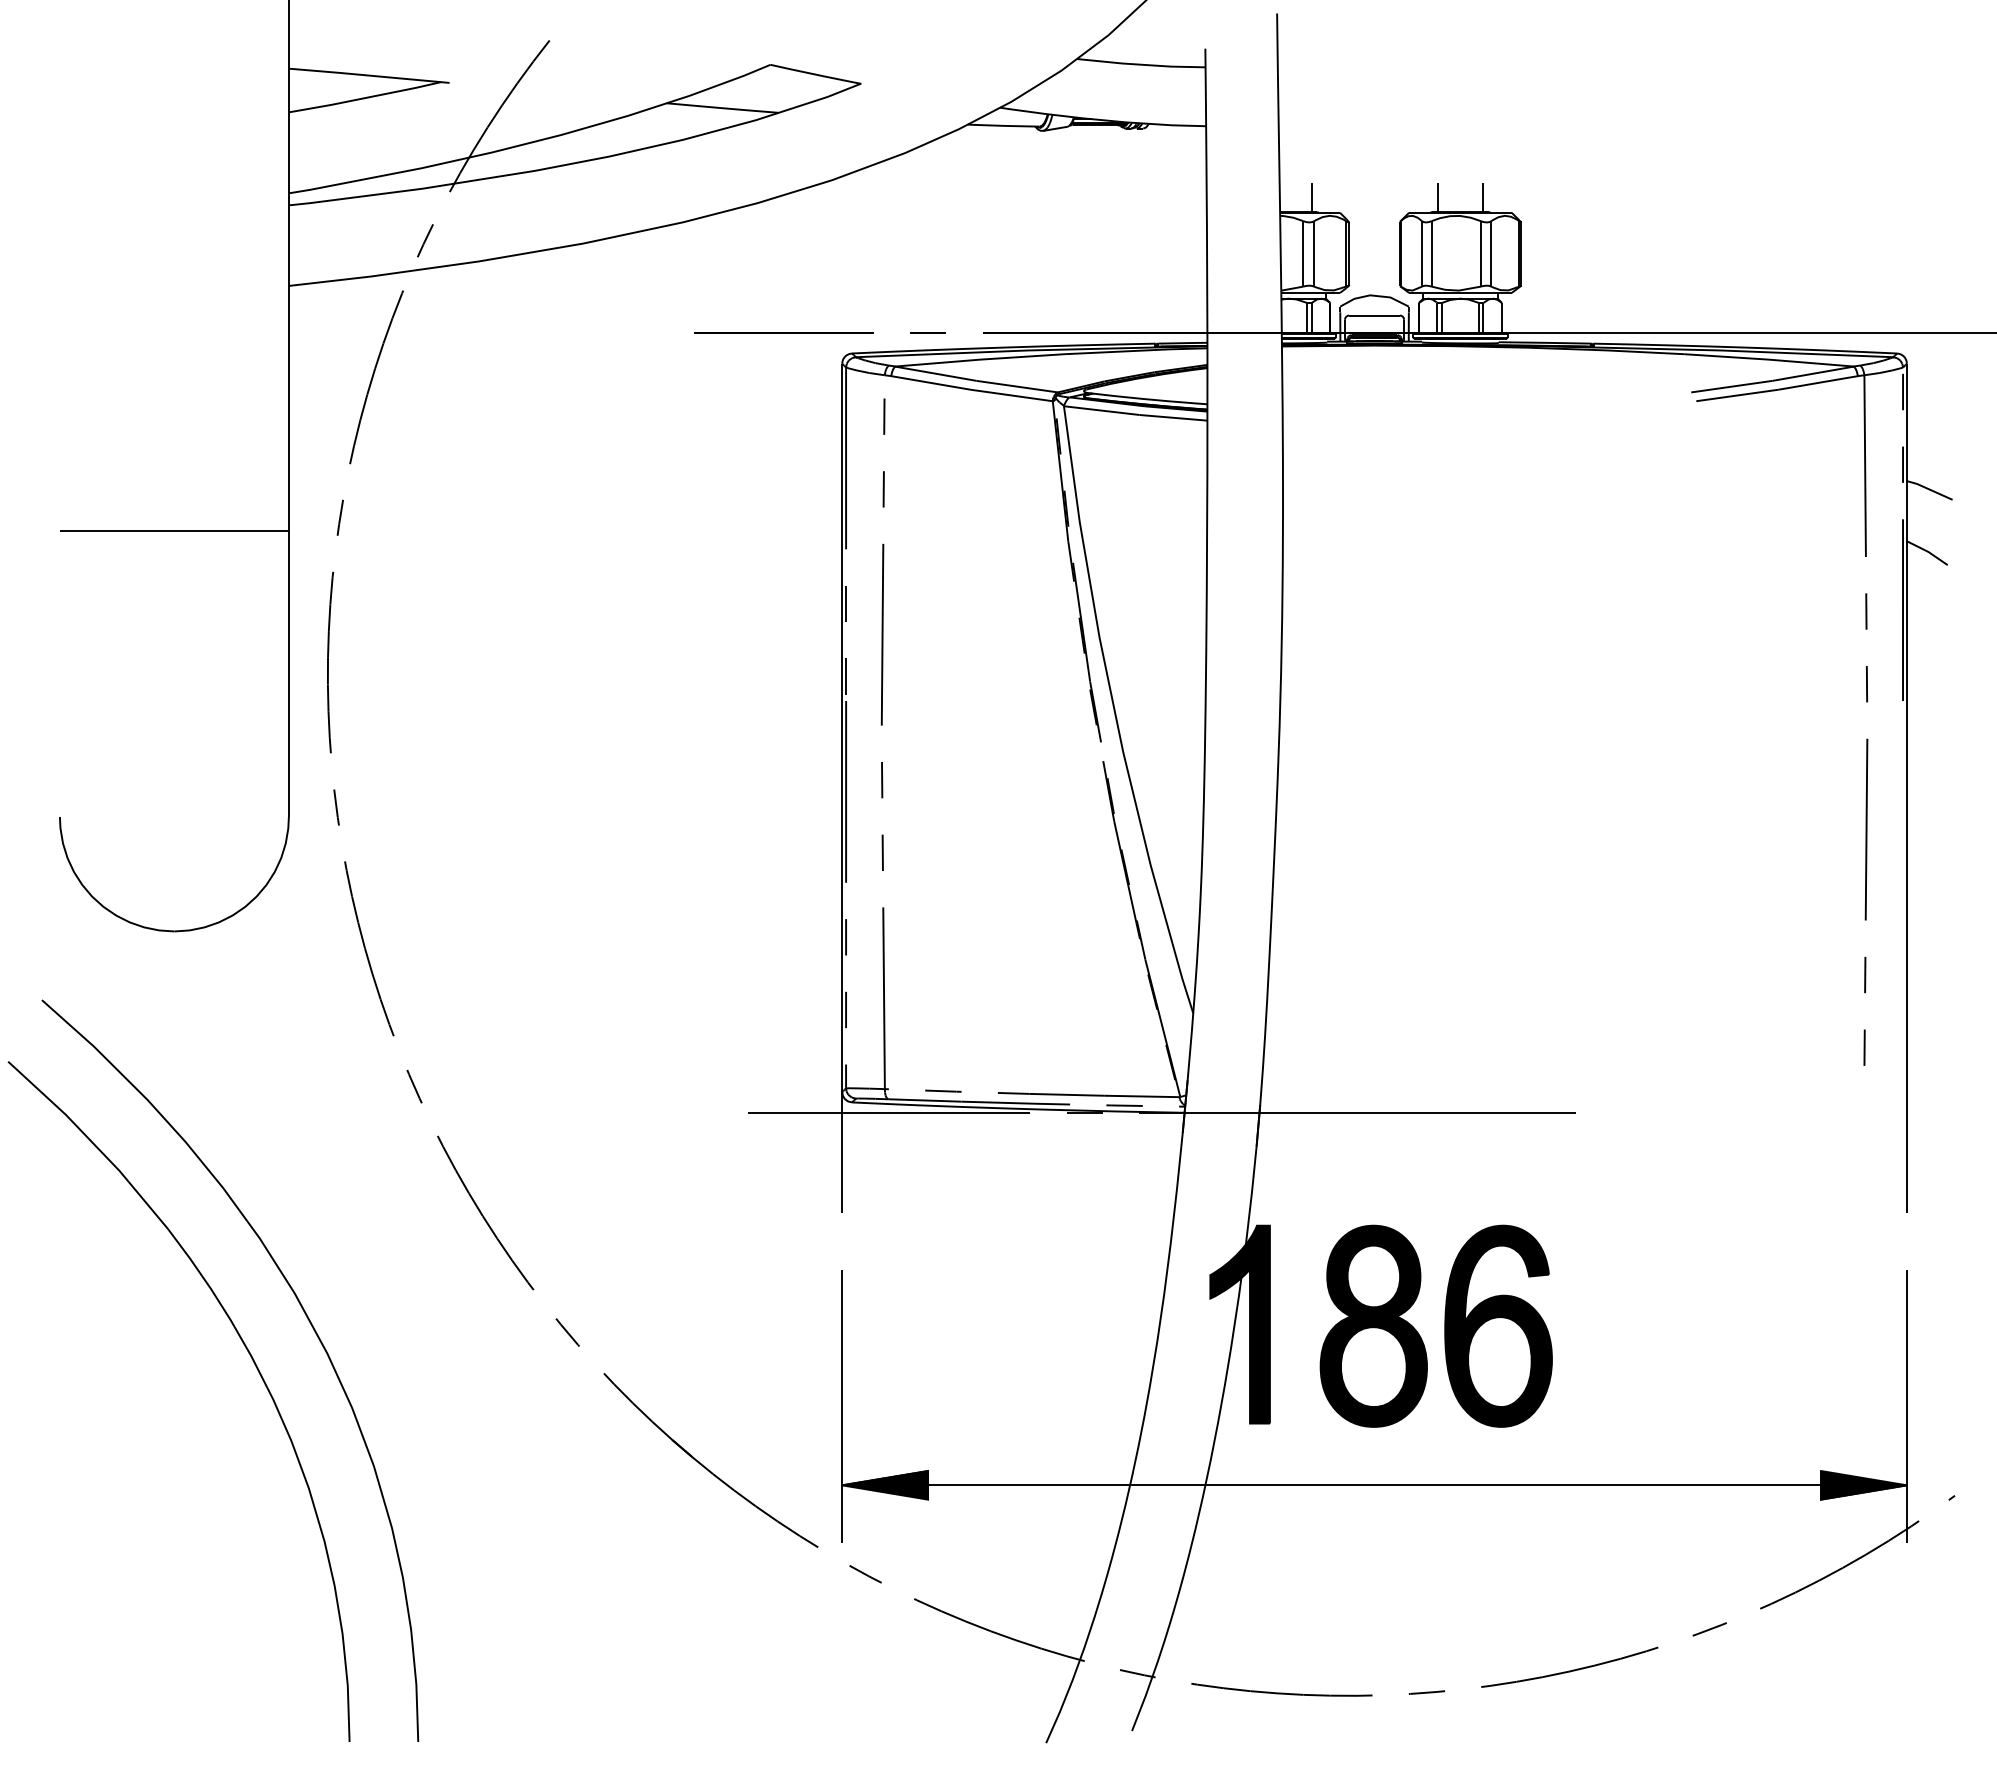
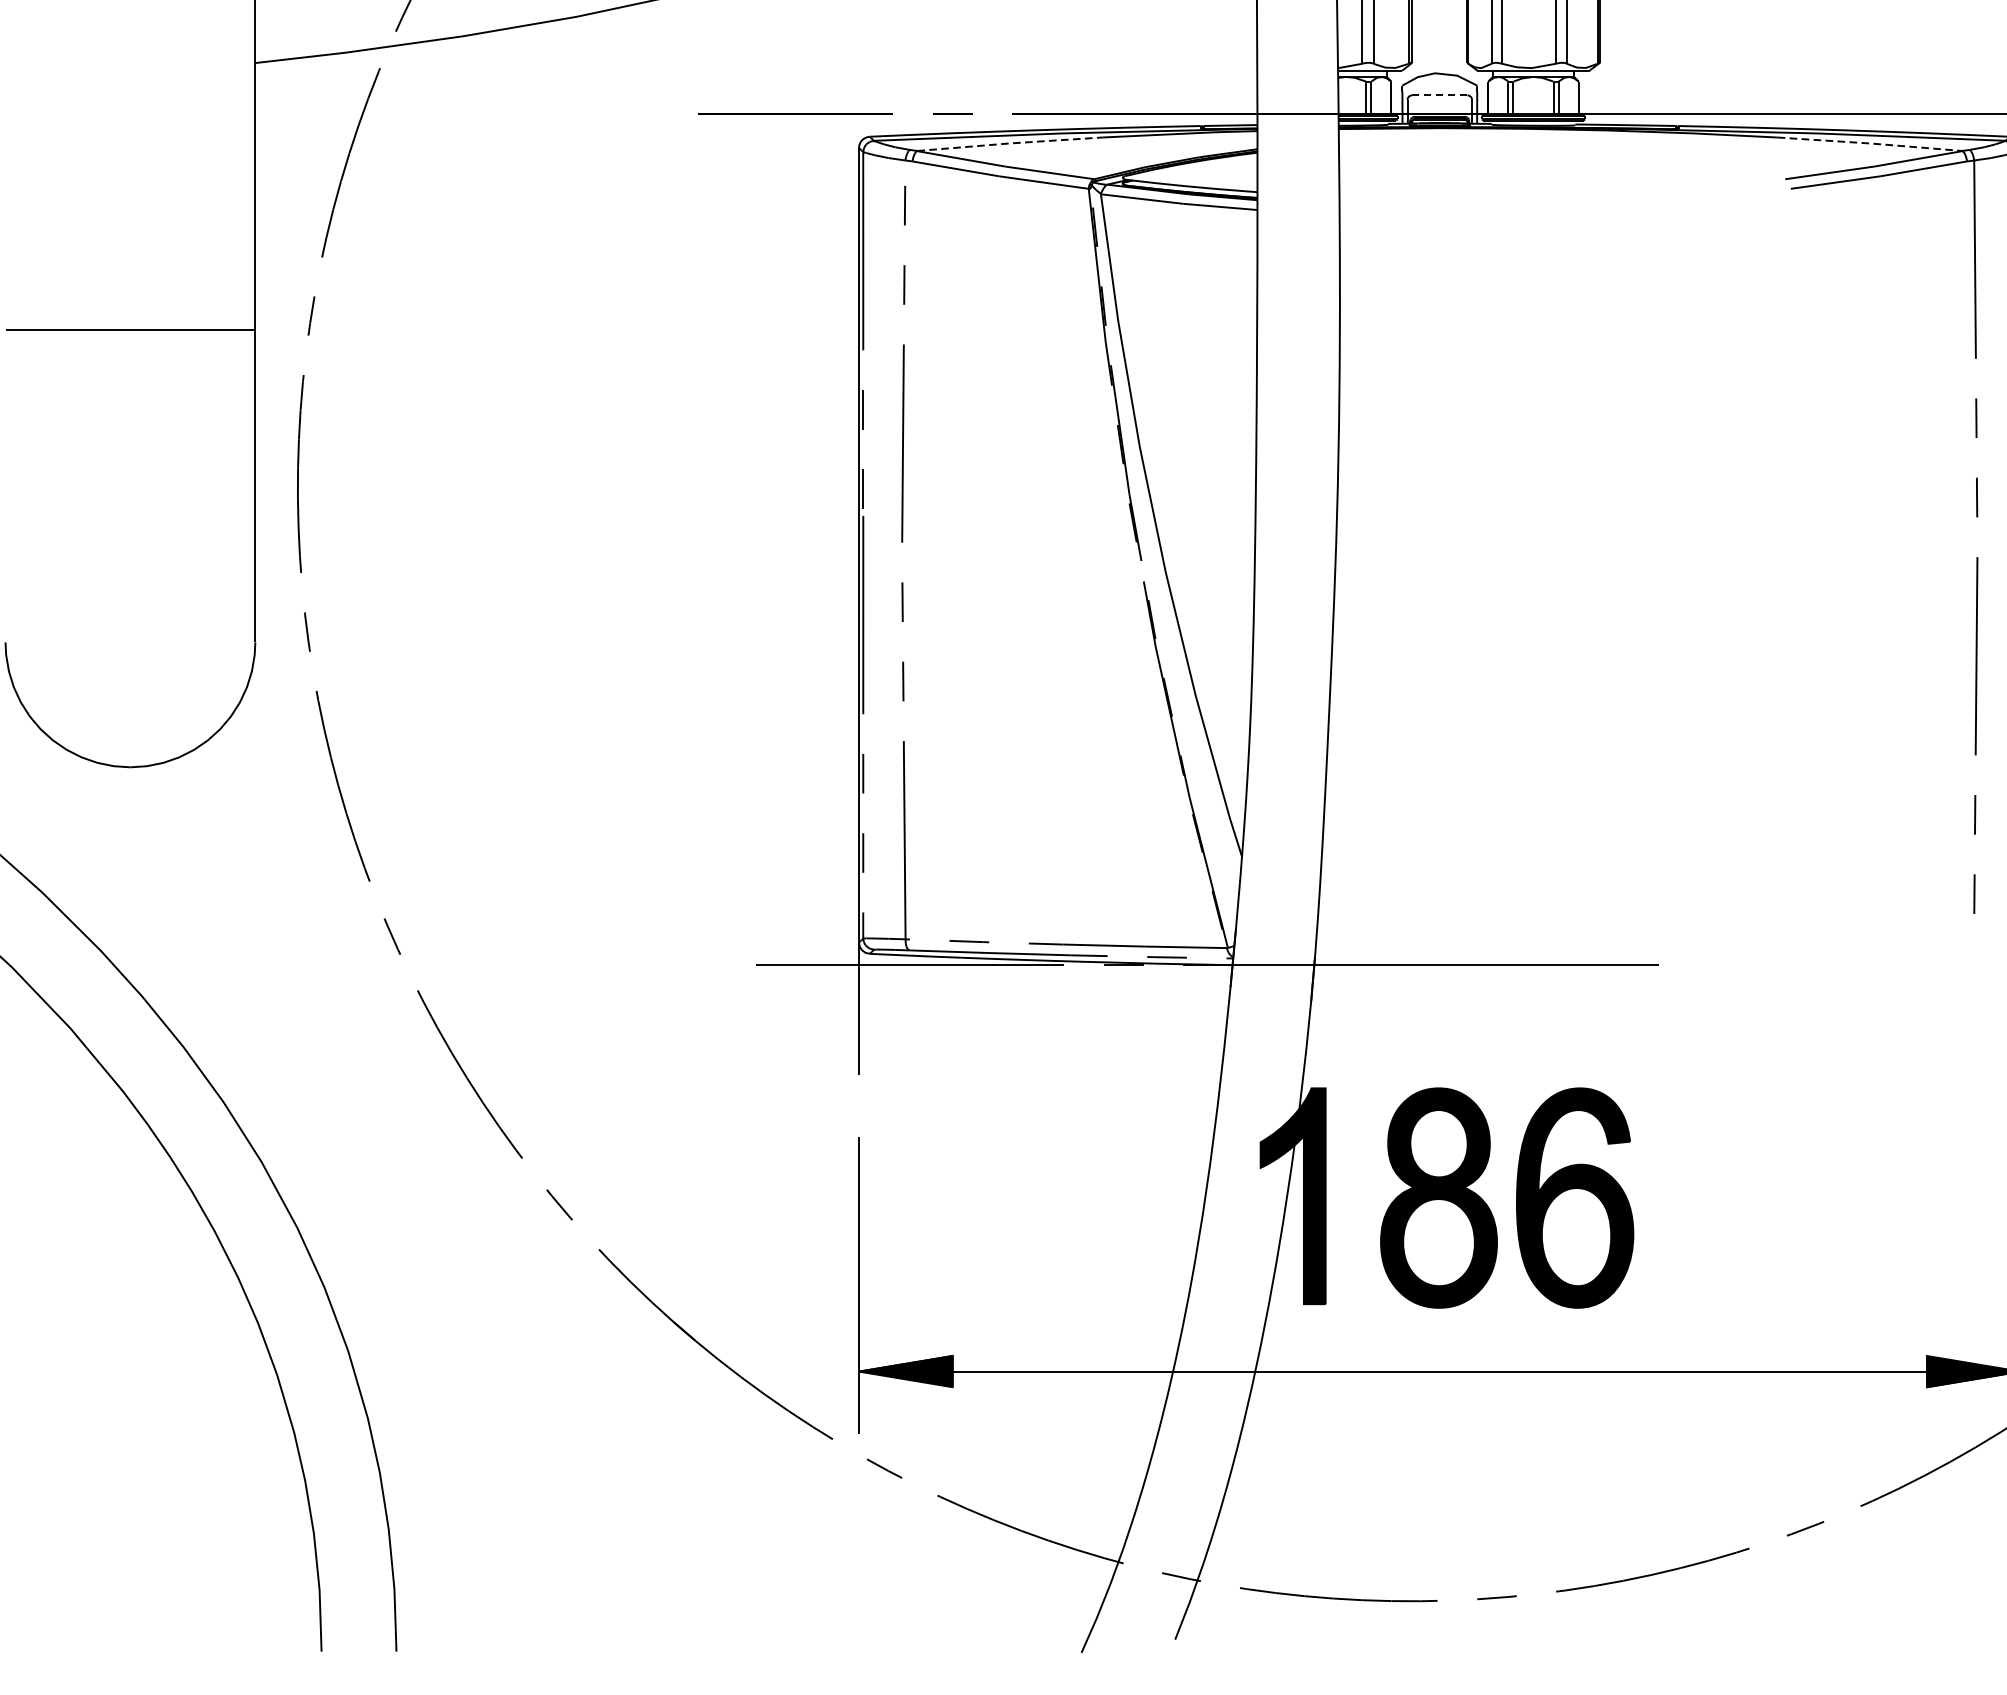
line: (1374, 315) -> (1439, 95), solid -> dashed
line: (979, 359) -> (1008, 143), solid -> dashed
line: (1769, 359) -> (1870, 143), solid -> dashed

